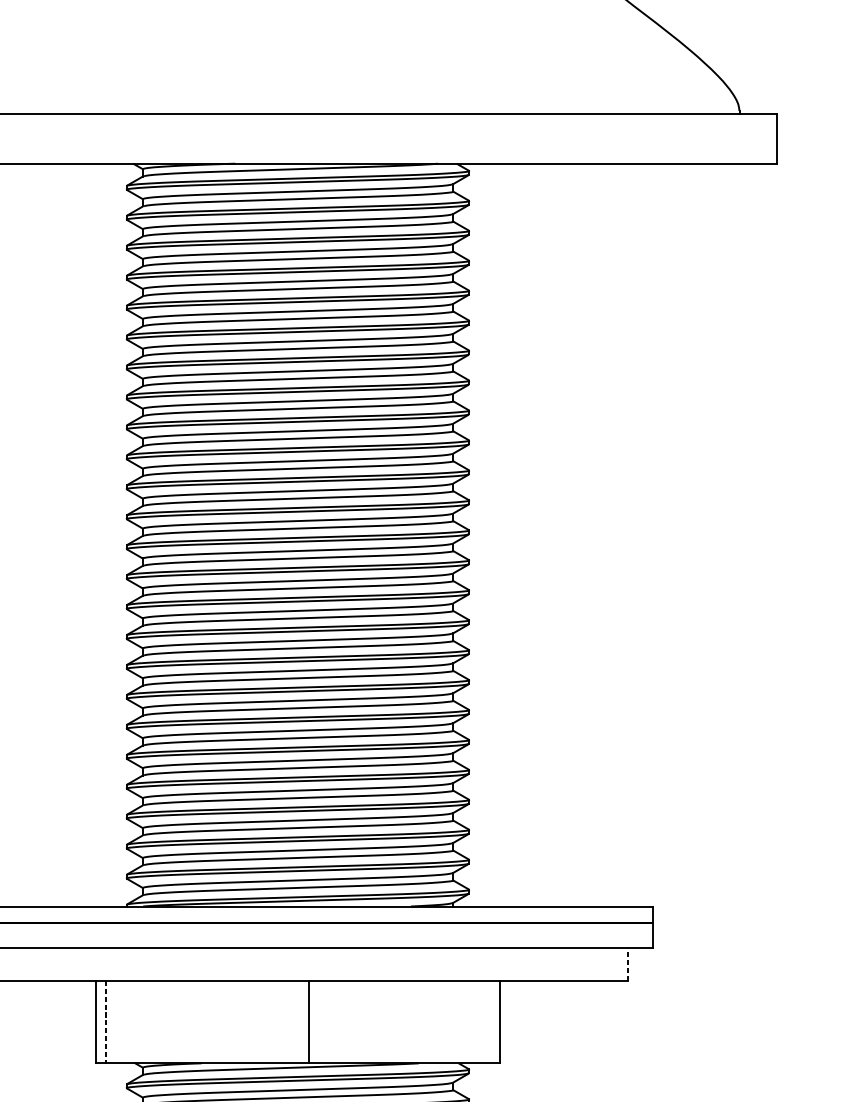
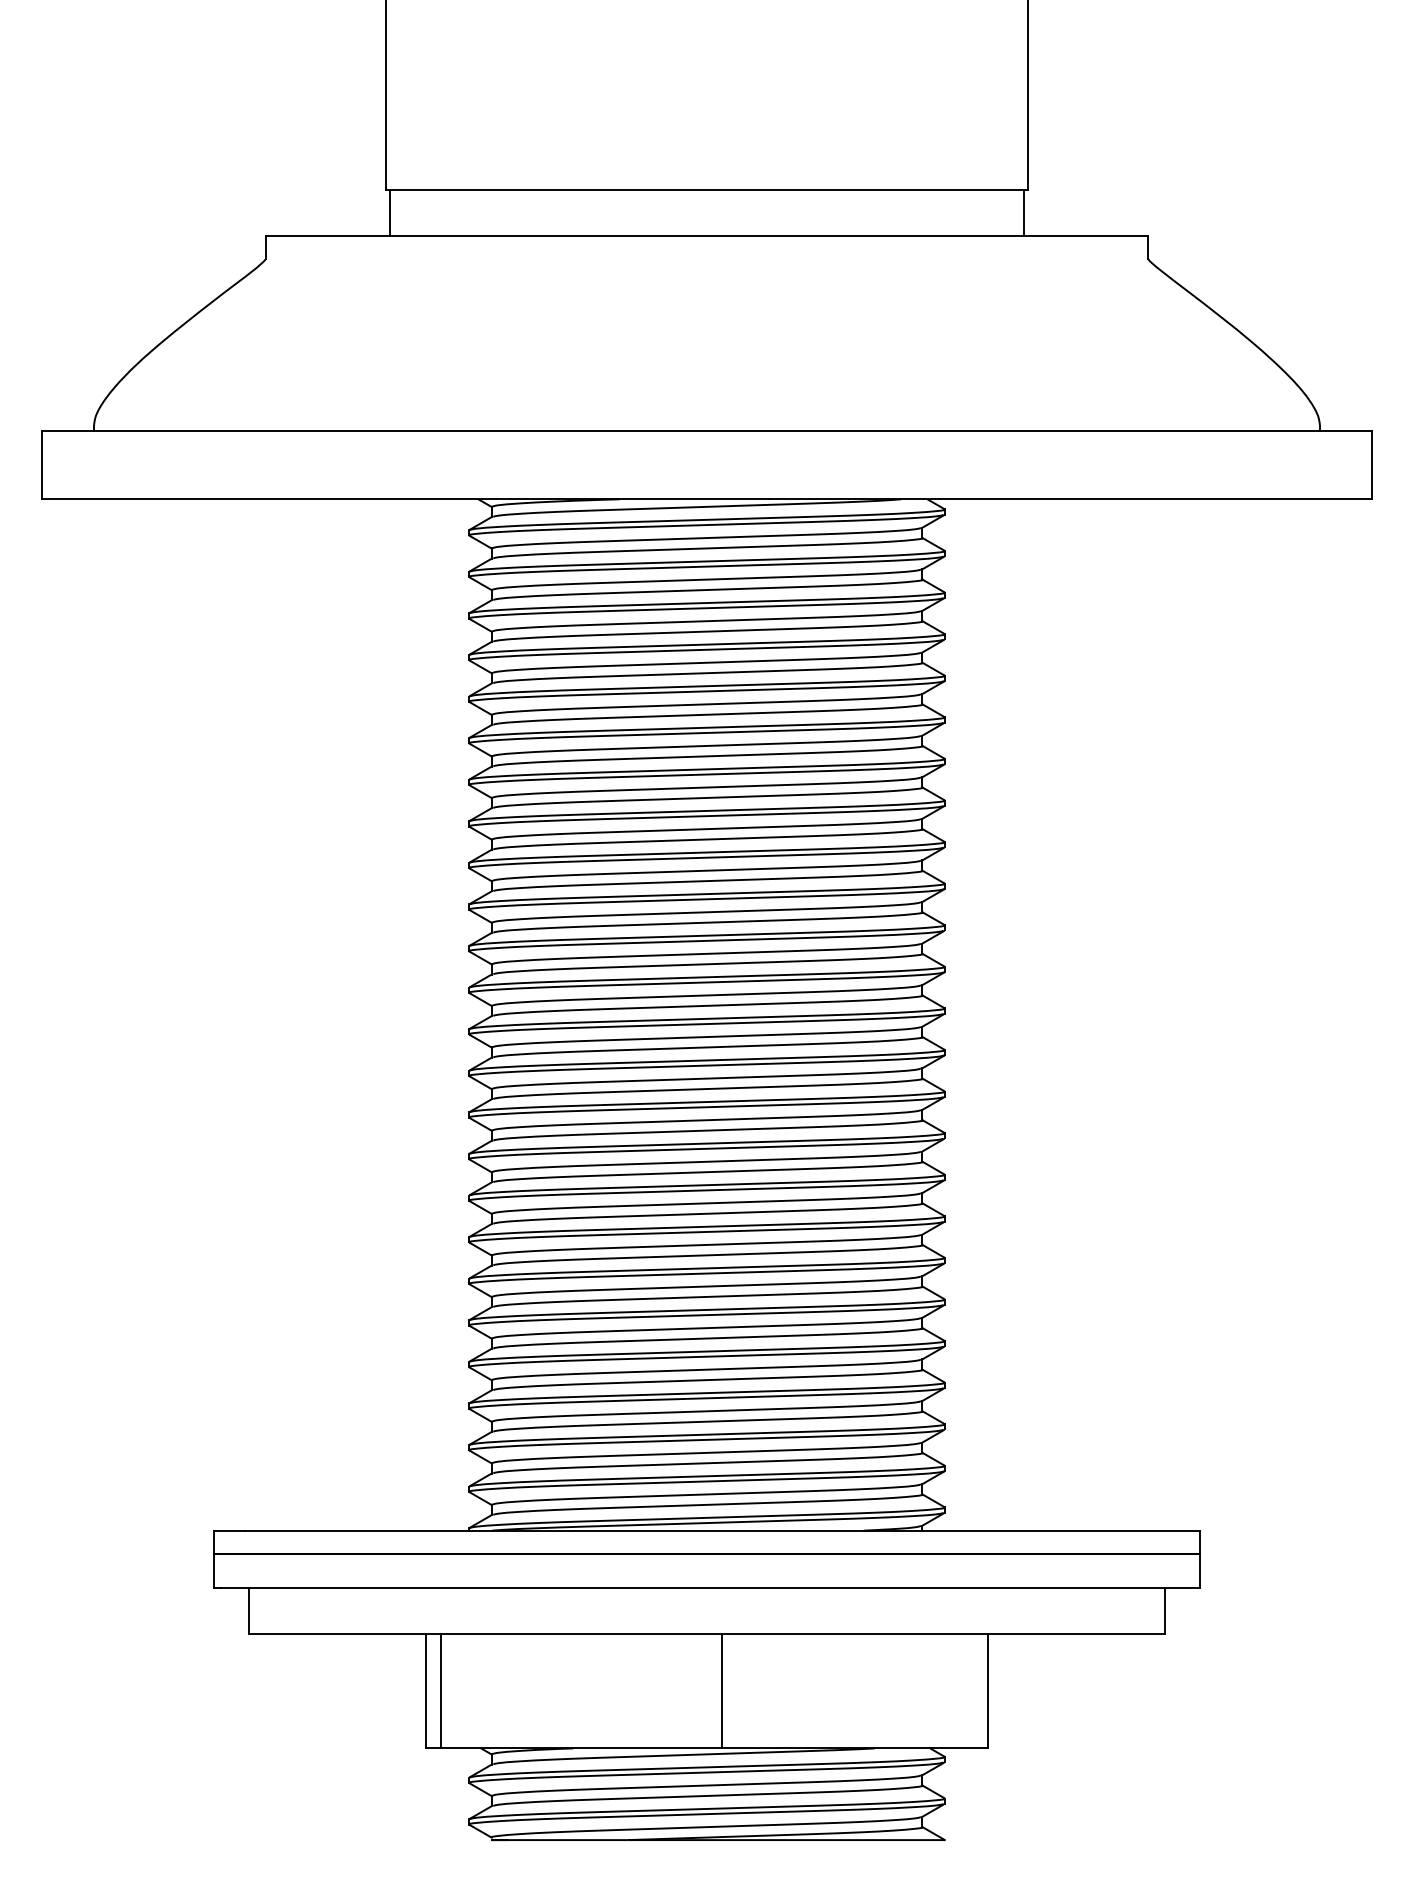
line: (628, 964) -> (1165, 1610), dashed -> solid
line: (106, 1022) -> (440, 1691), dashed -> solid

